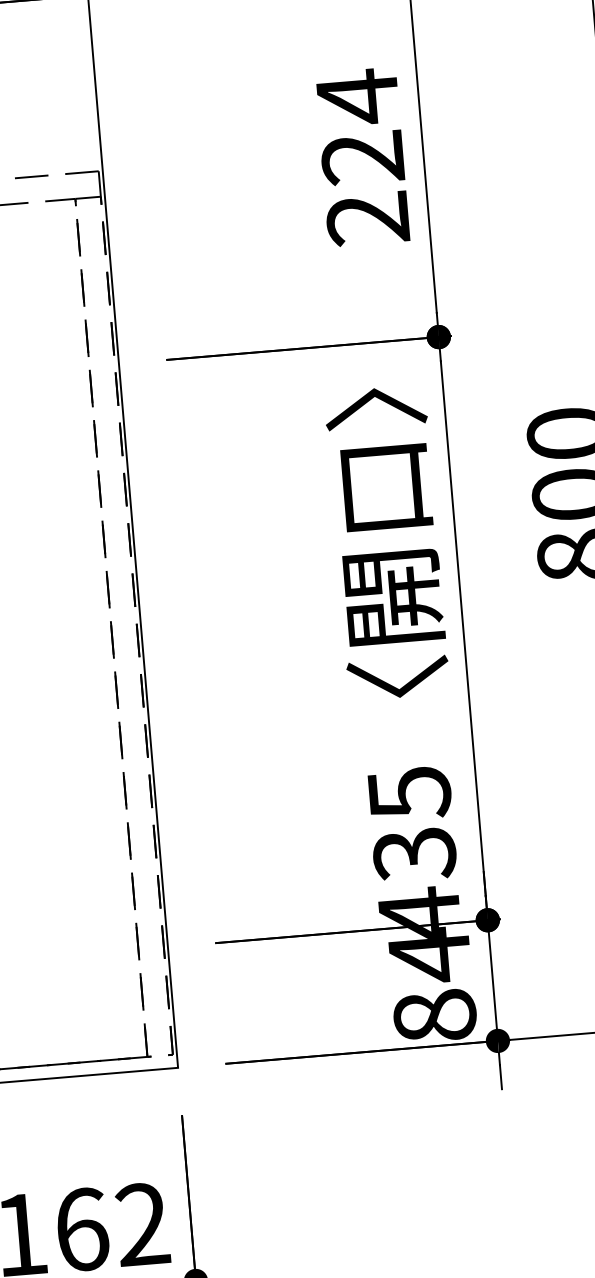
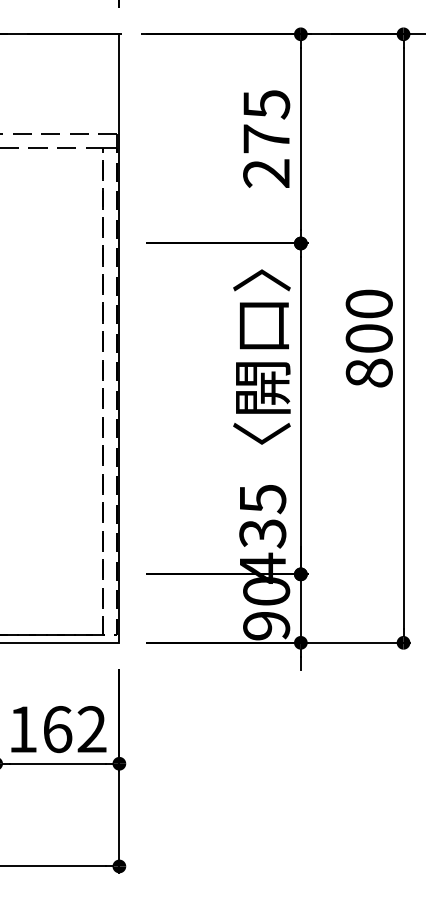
text: (360, 127) -> (266, 121), 224 -> 275
text: (432, 985) -> (266, 608), 84 -> 90

